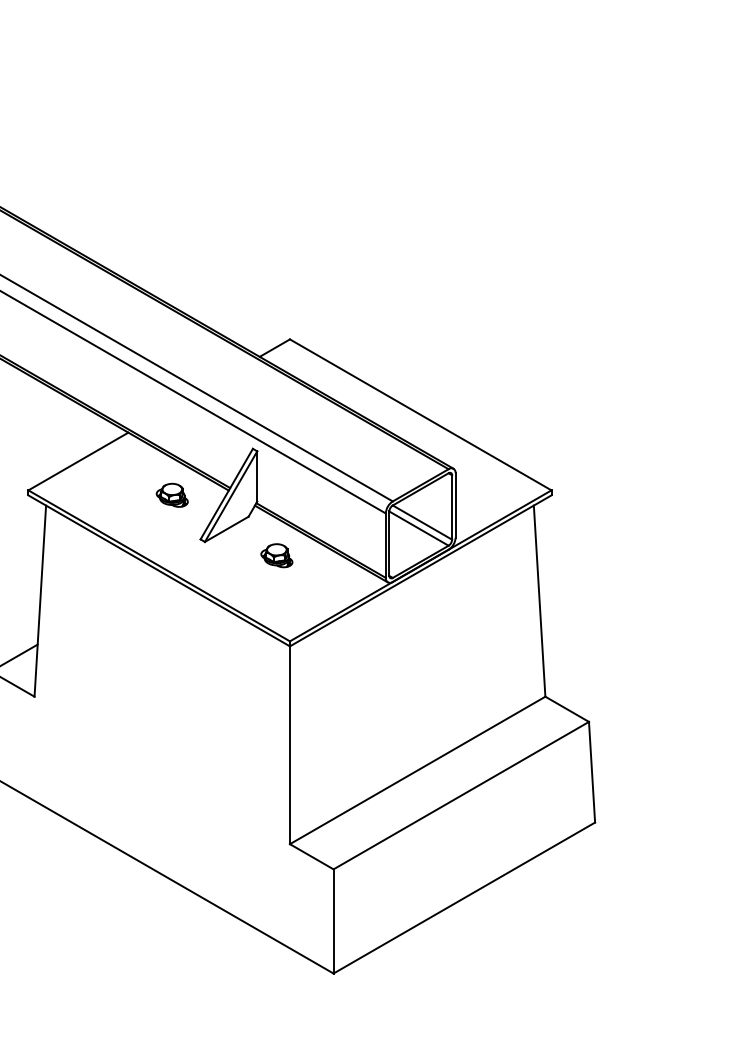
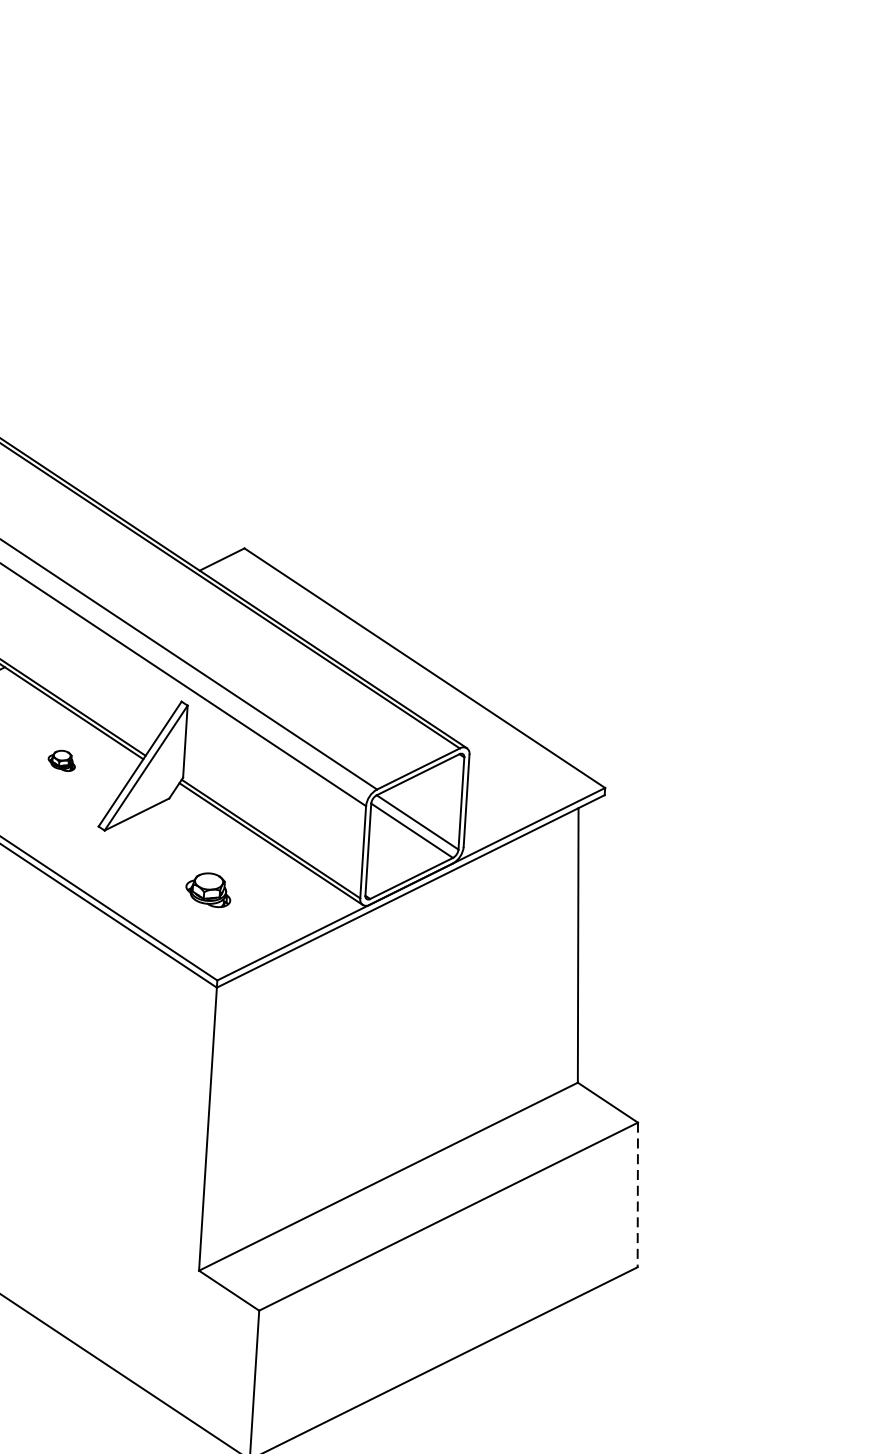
part: (171, 494) -> (61, 759), size x0.6
part: (276, 555) -> (208, 889), moved
line: (592, 772) -> (638, 1195), solid -> dashed

